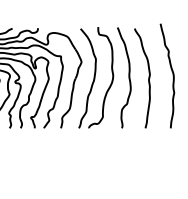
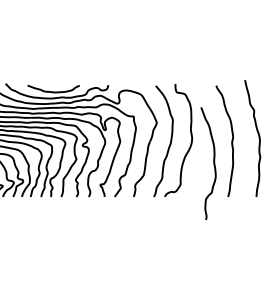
curve: (128, 77) -> (213, 163), moved

